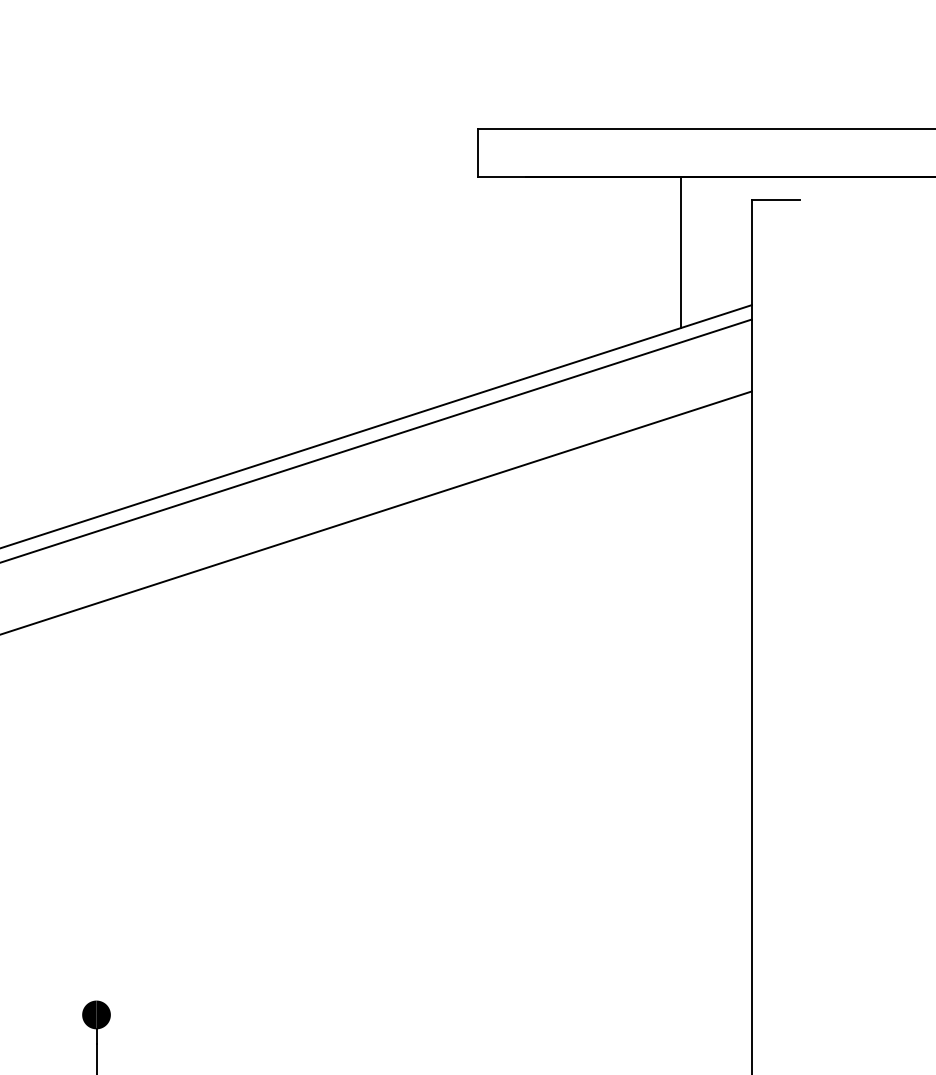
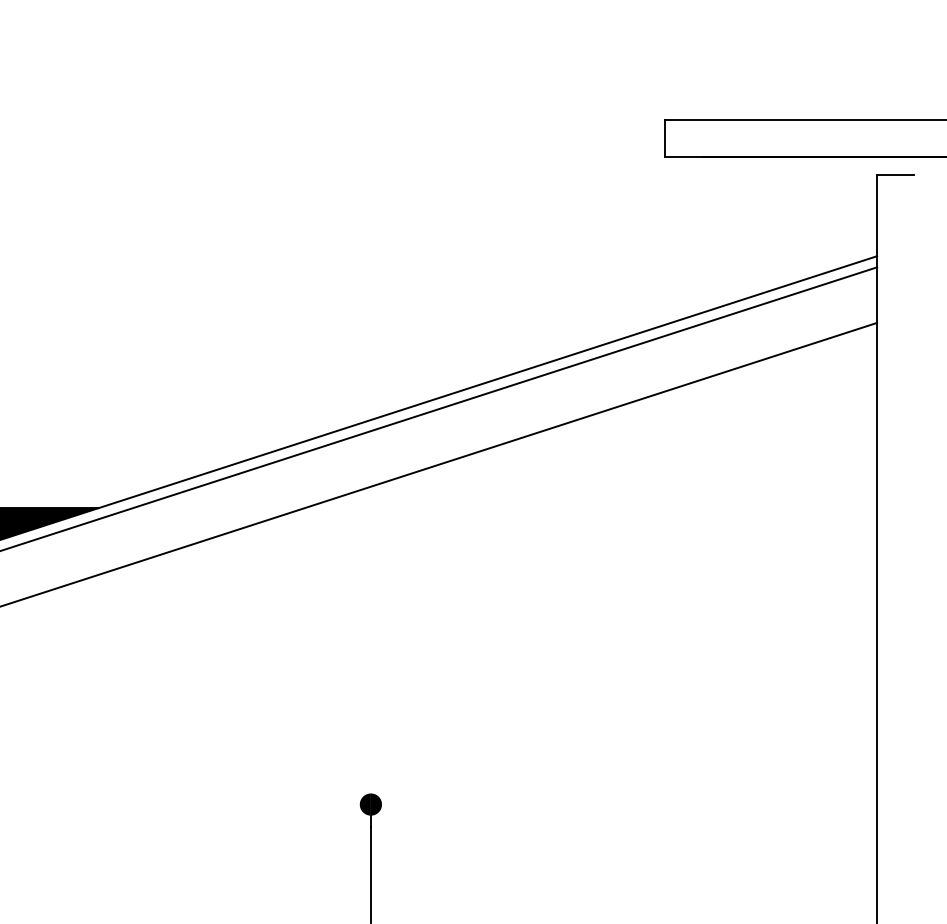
line: (681, 251) -> (822, 214), removed

